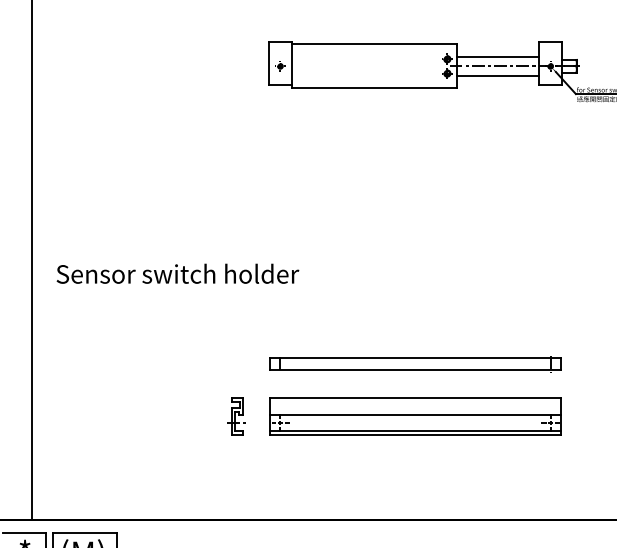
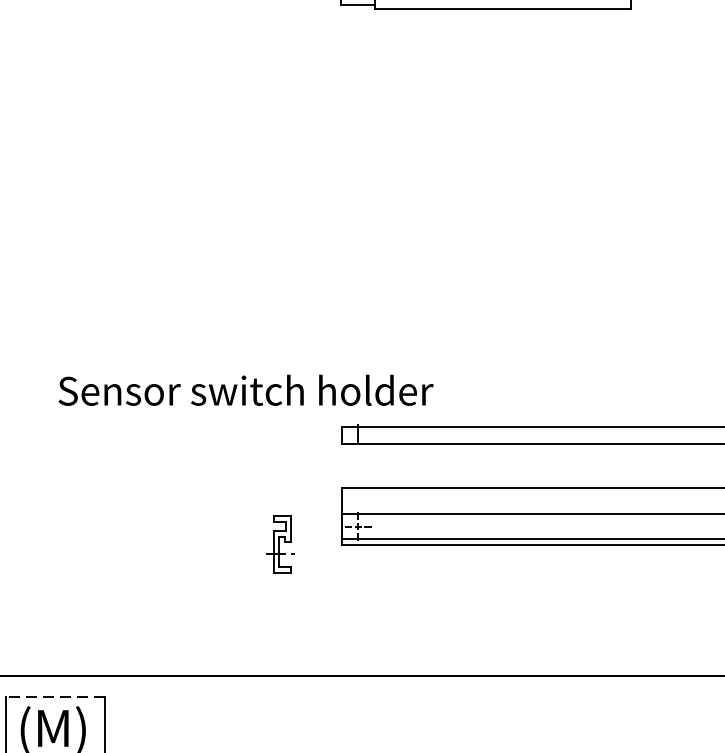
text: (177, 273) -> (245, 389), moved
part: (236, 416) -> (280, 544), moved
line: (84, 533) -> (55, 697), solid -> dashed

